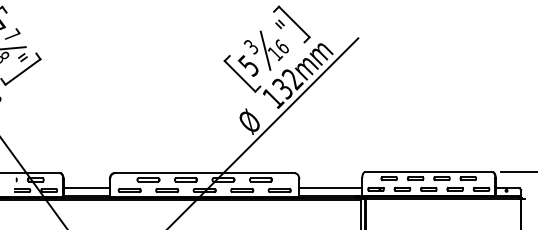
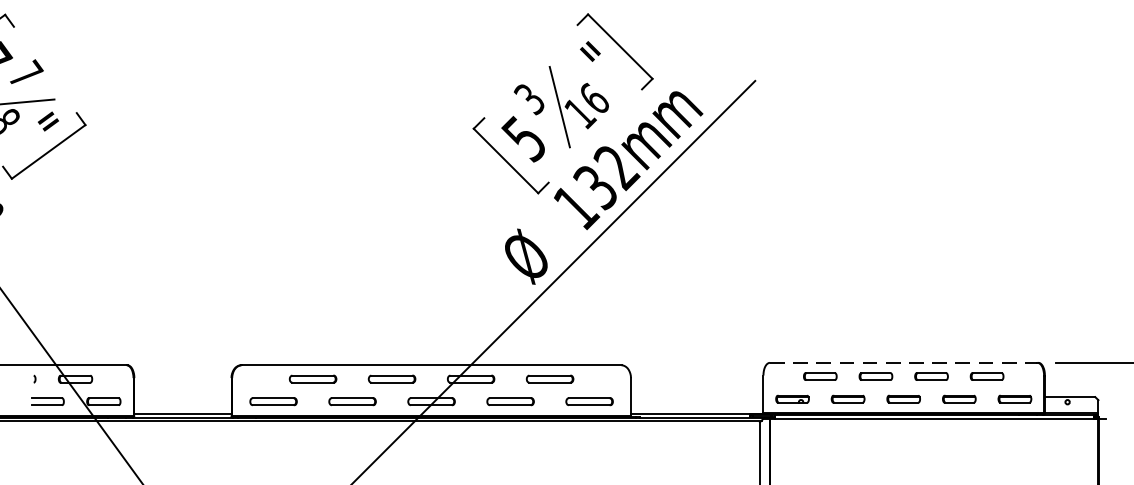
line: (429, 172) -> (905, 363), solid -> dashed
line: (86, 188) -> (182, 397), removed
line: (330, 188) -> (696, 397), removed

